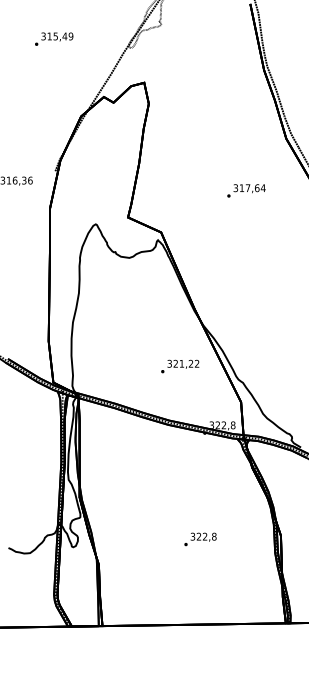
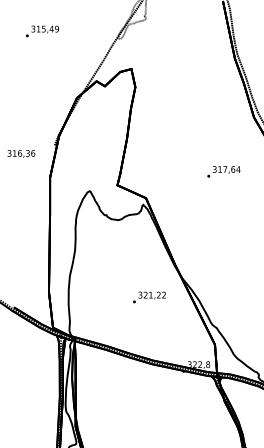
text: (54, 38) -> (42, 30), moved
text: (246, 190) -> (223, 171), moved
text: (180, 366) -> (149, 297), moved

